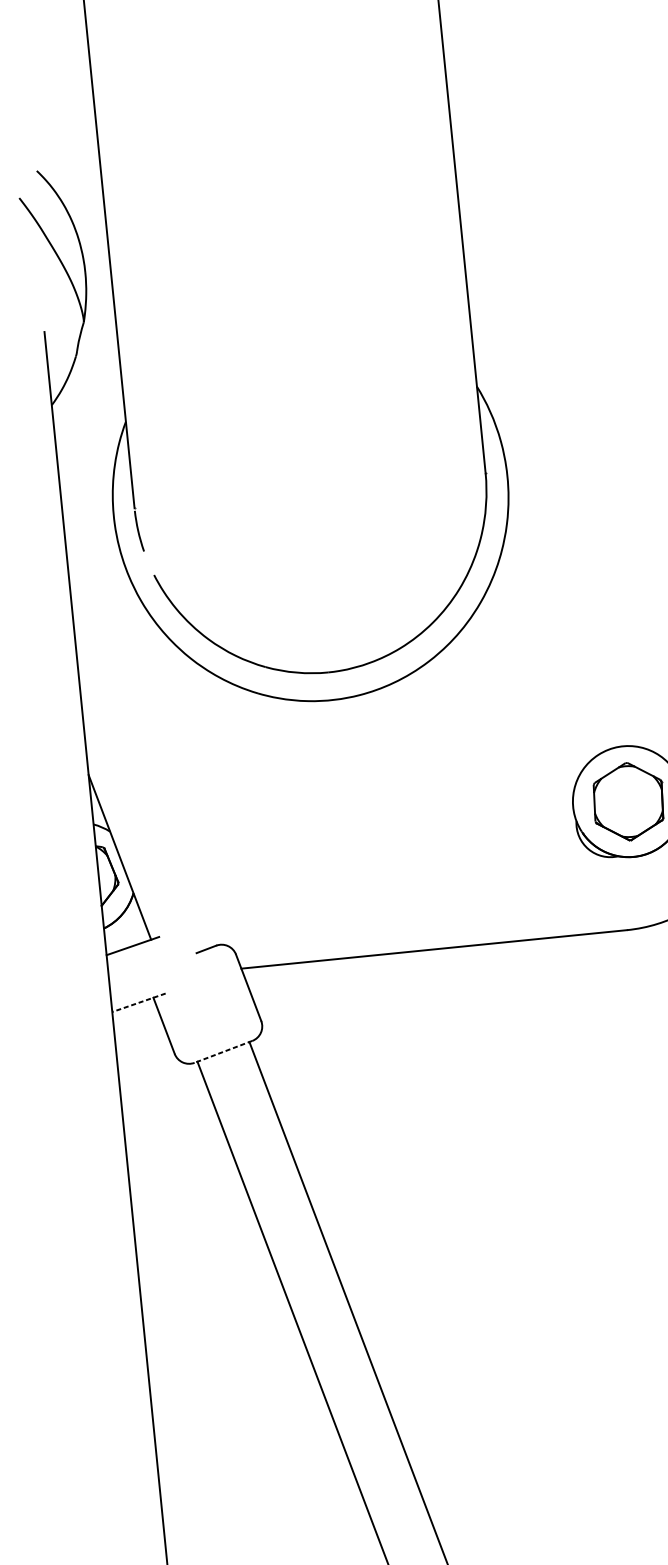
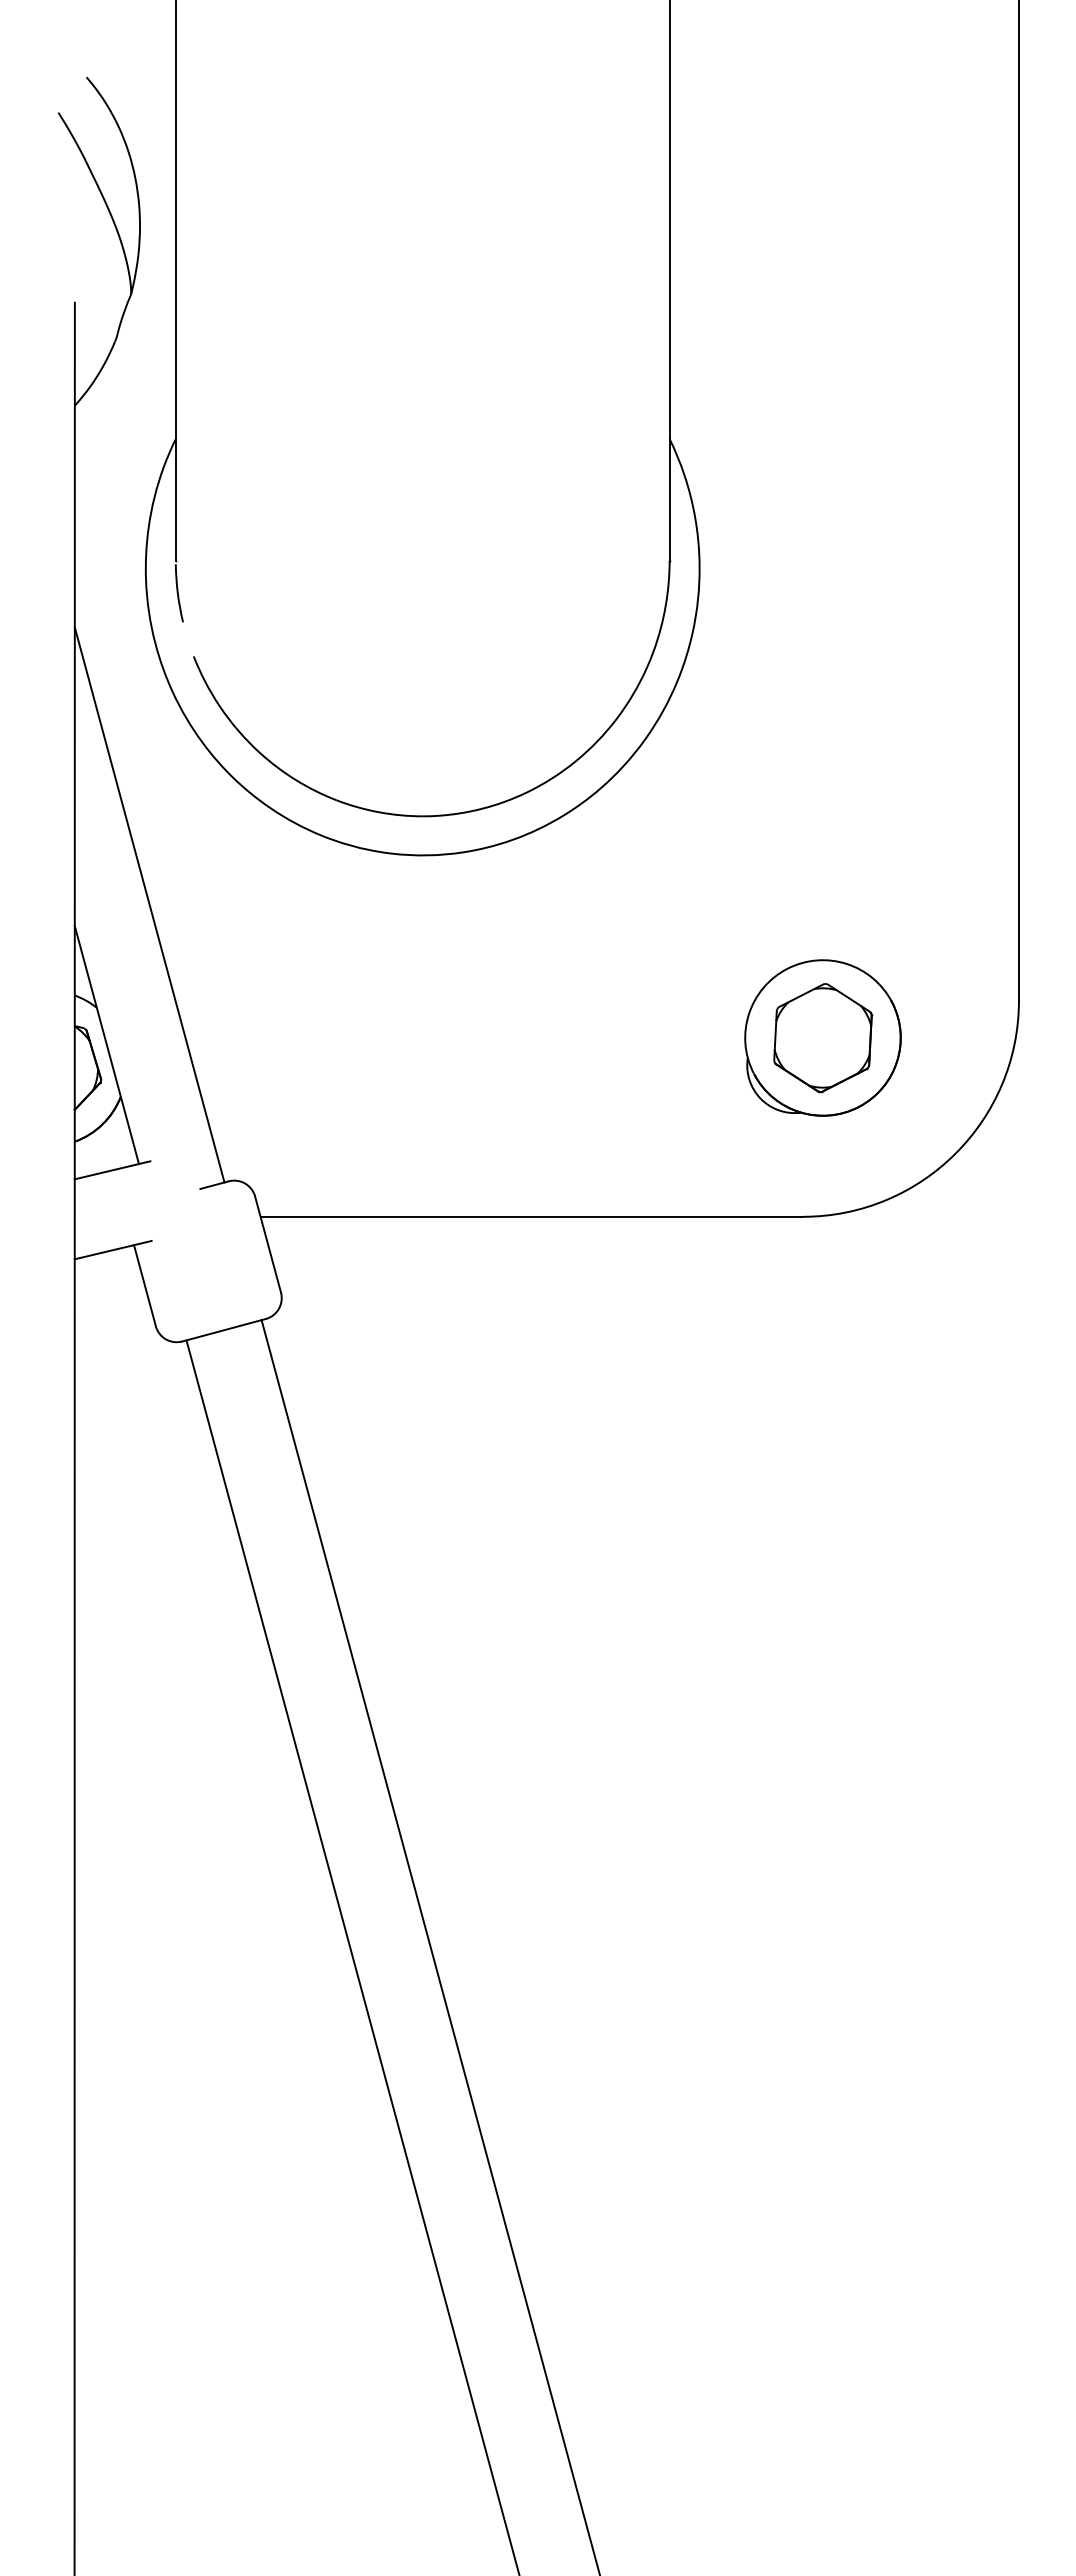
line: (140, 754) -> (149, 904), added
line: (139, 1003) -> (113, 1250), dashed -> solid
line: (223, 1052) -> (223, 1330), dashed -> solid

